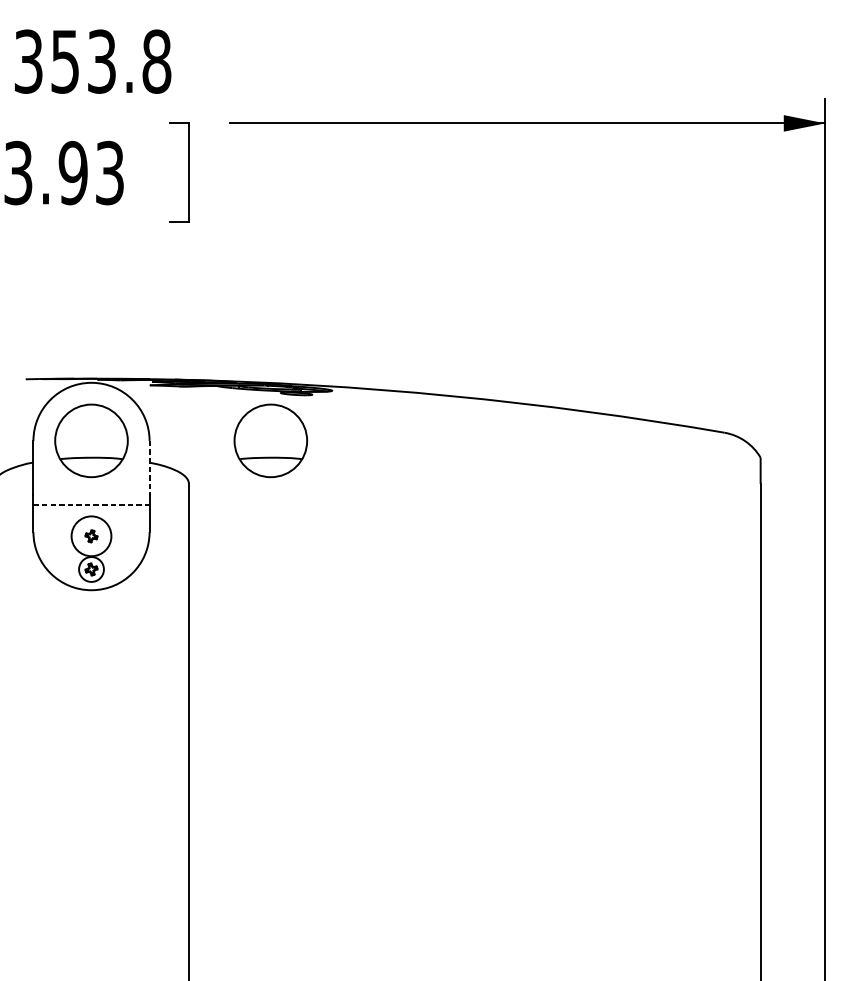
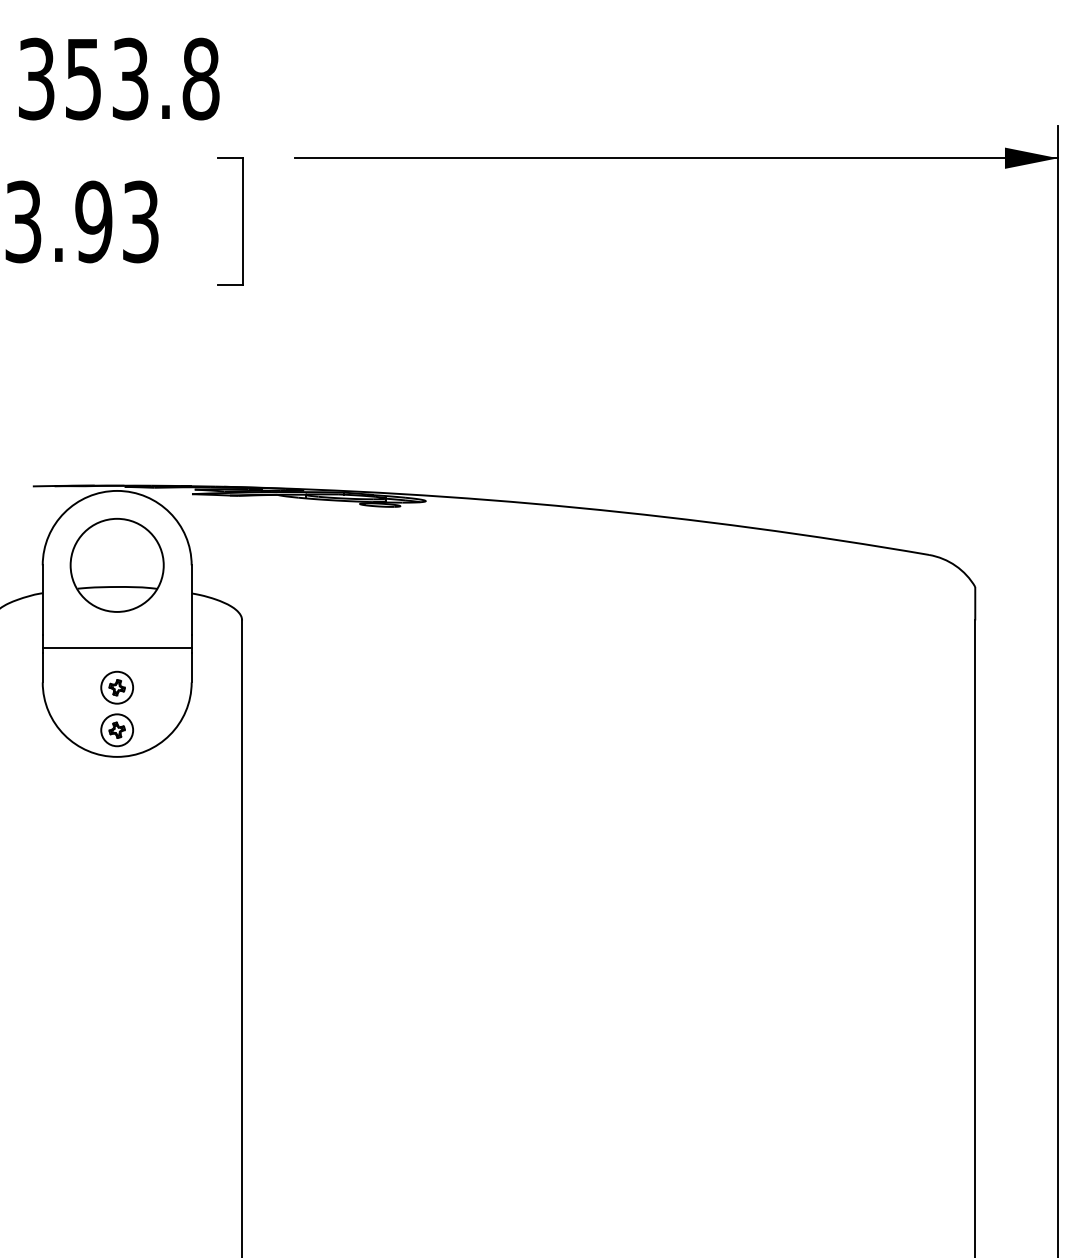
part: (270, 440) -> (346, 565), removed
line: (149, 467) -> (191, 599), dashed -> solid
line: (91, 504) -> (117, 647), dashed -> solid
circle: (91, 536) -> (117, 687), size x0.62

